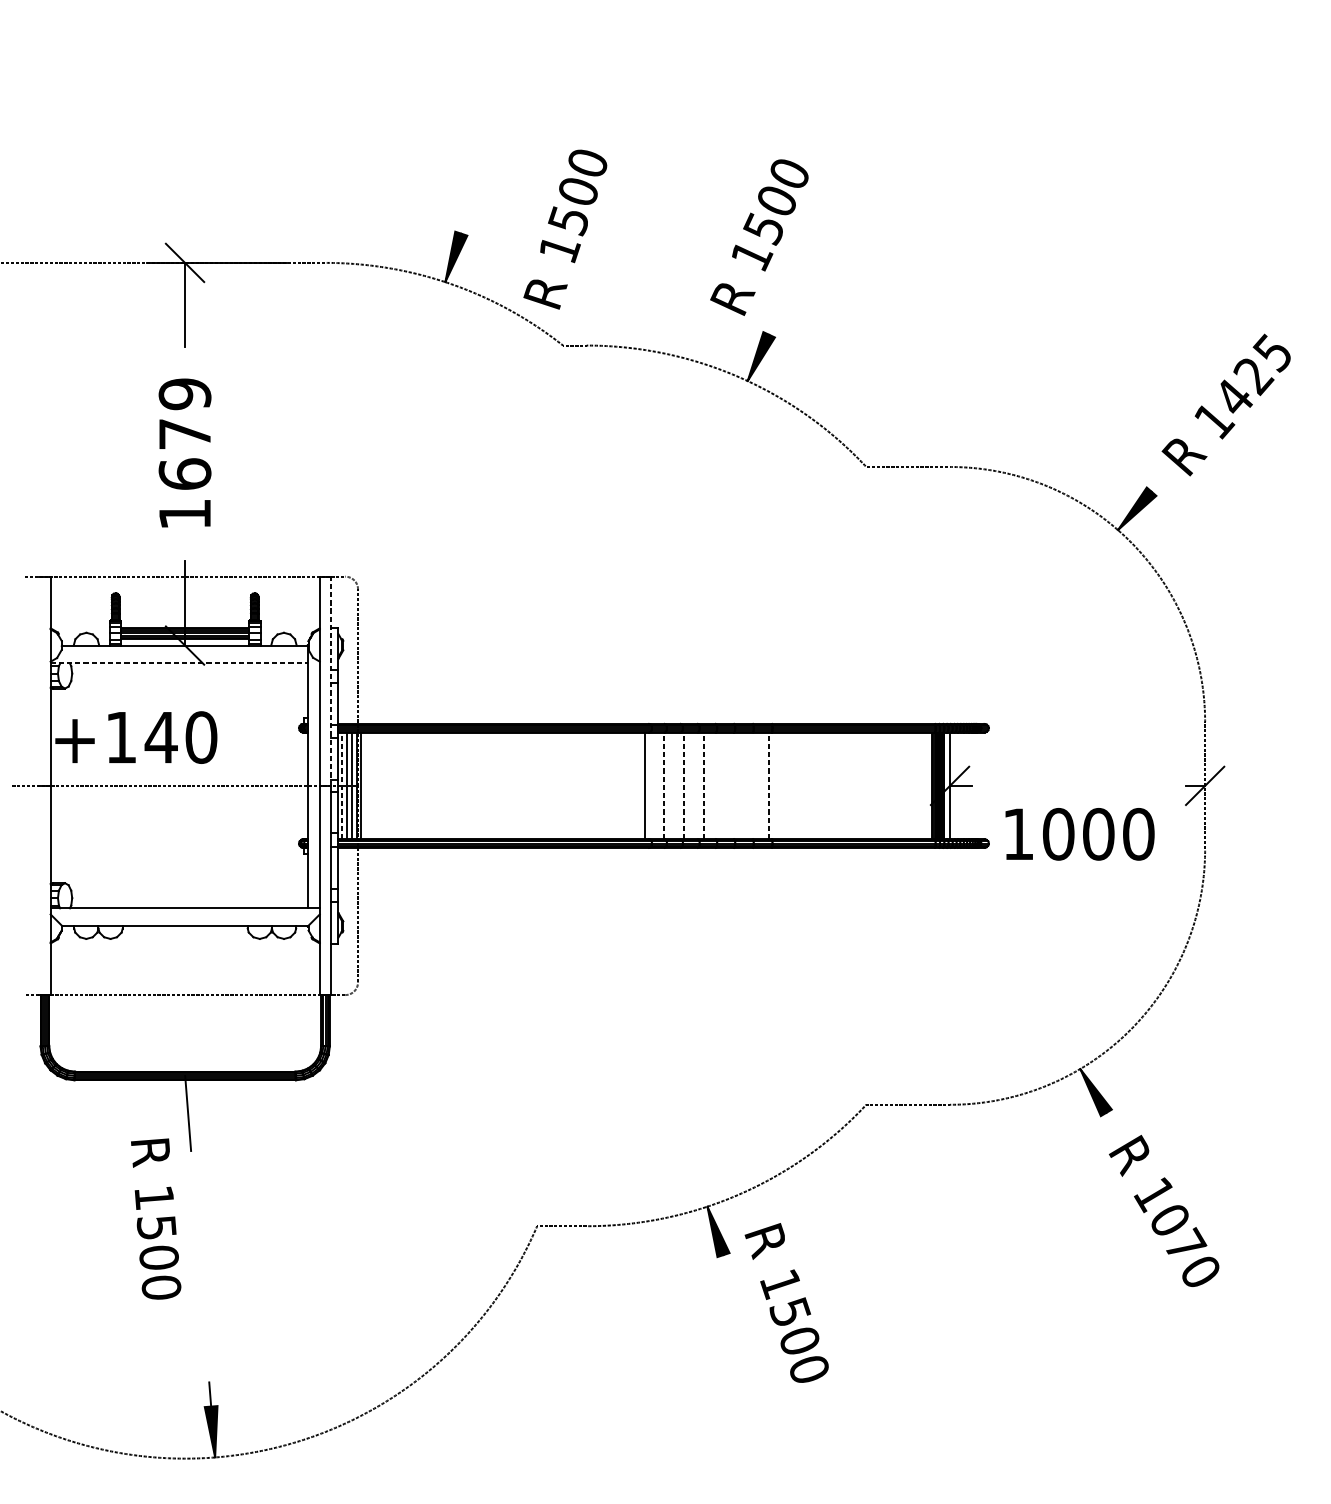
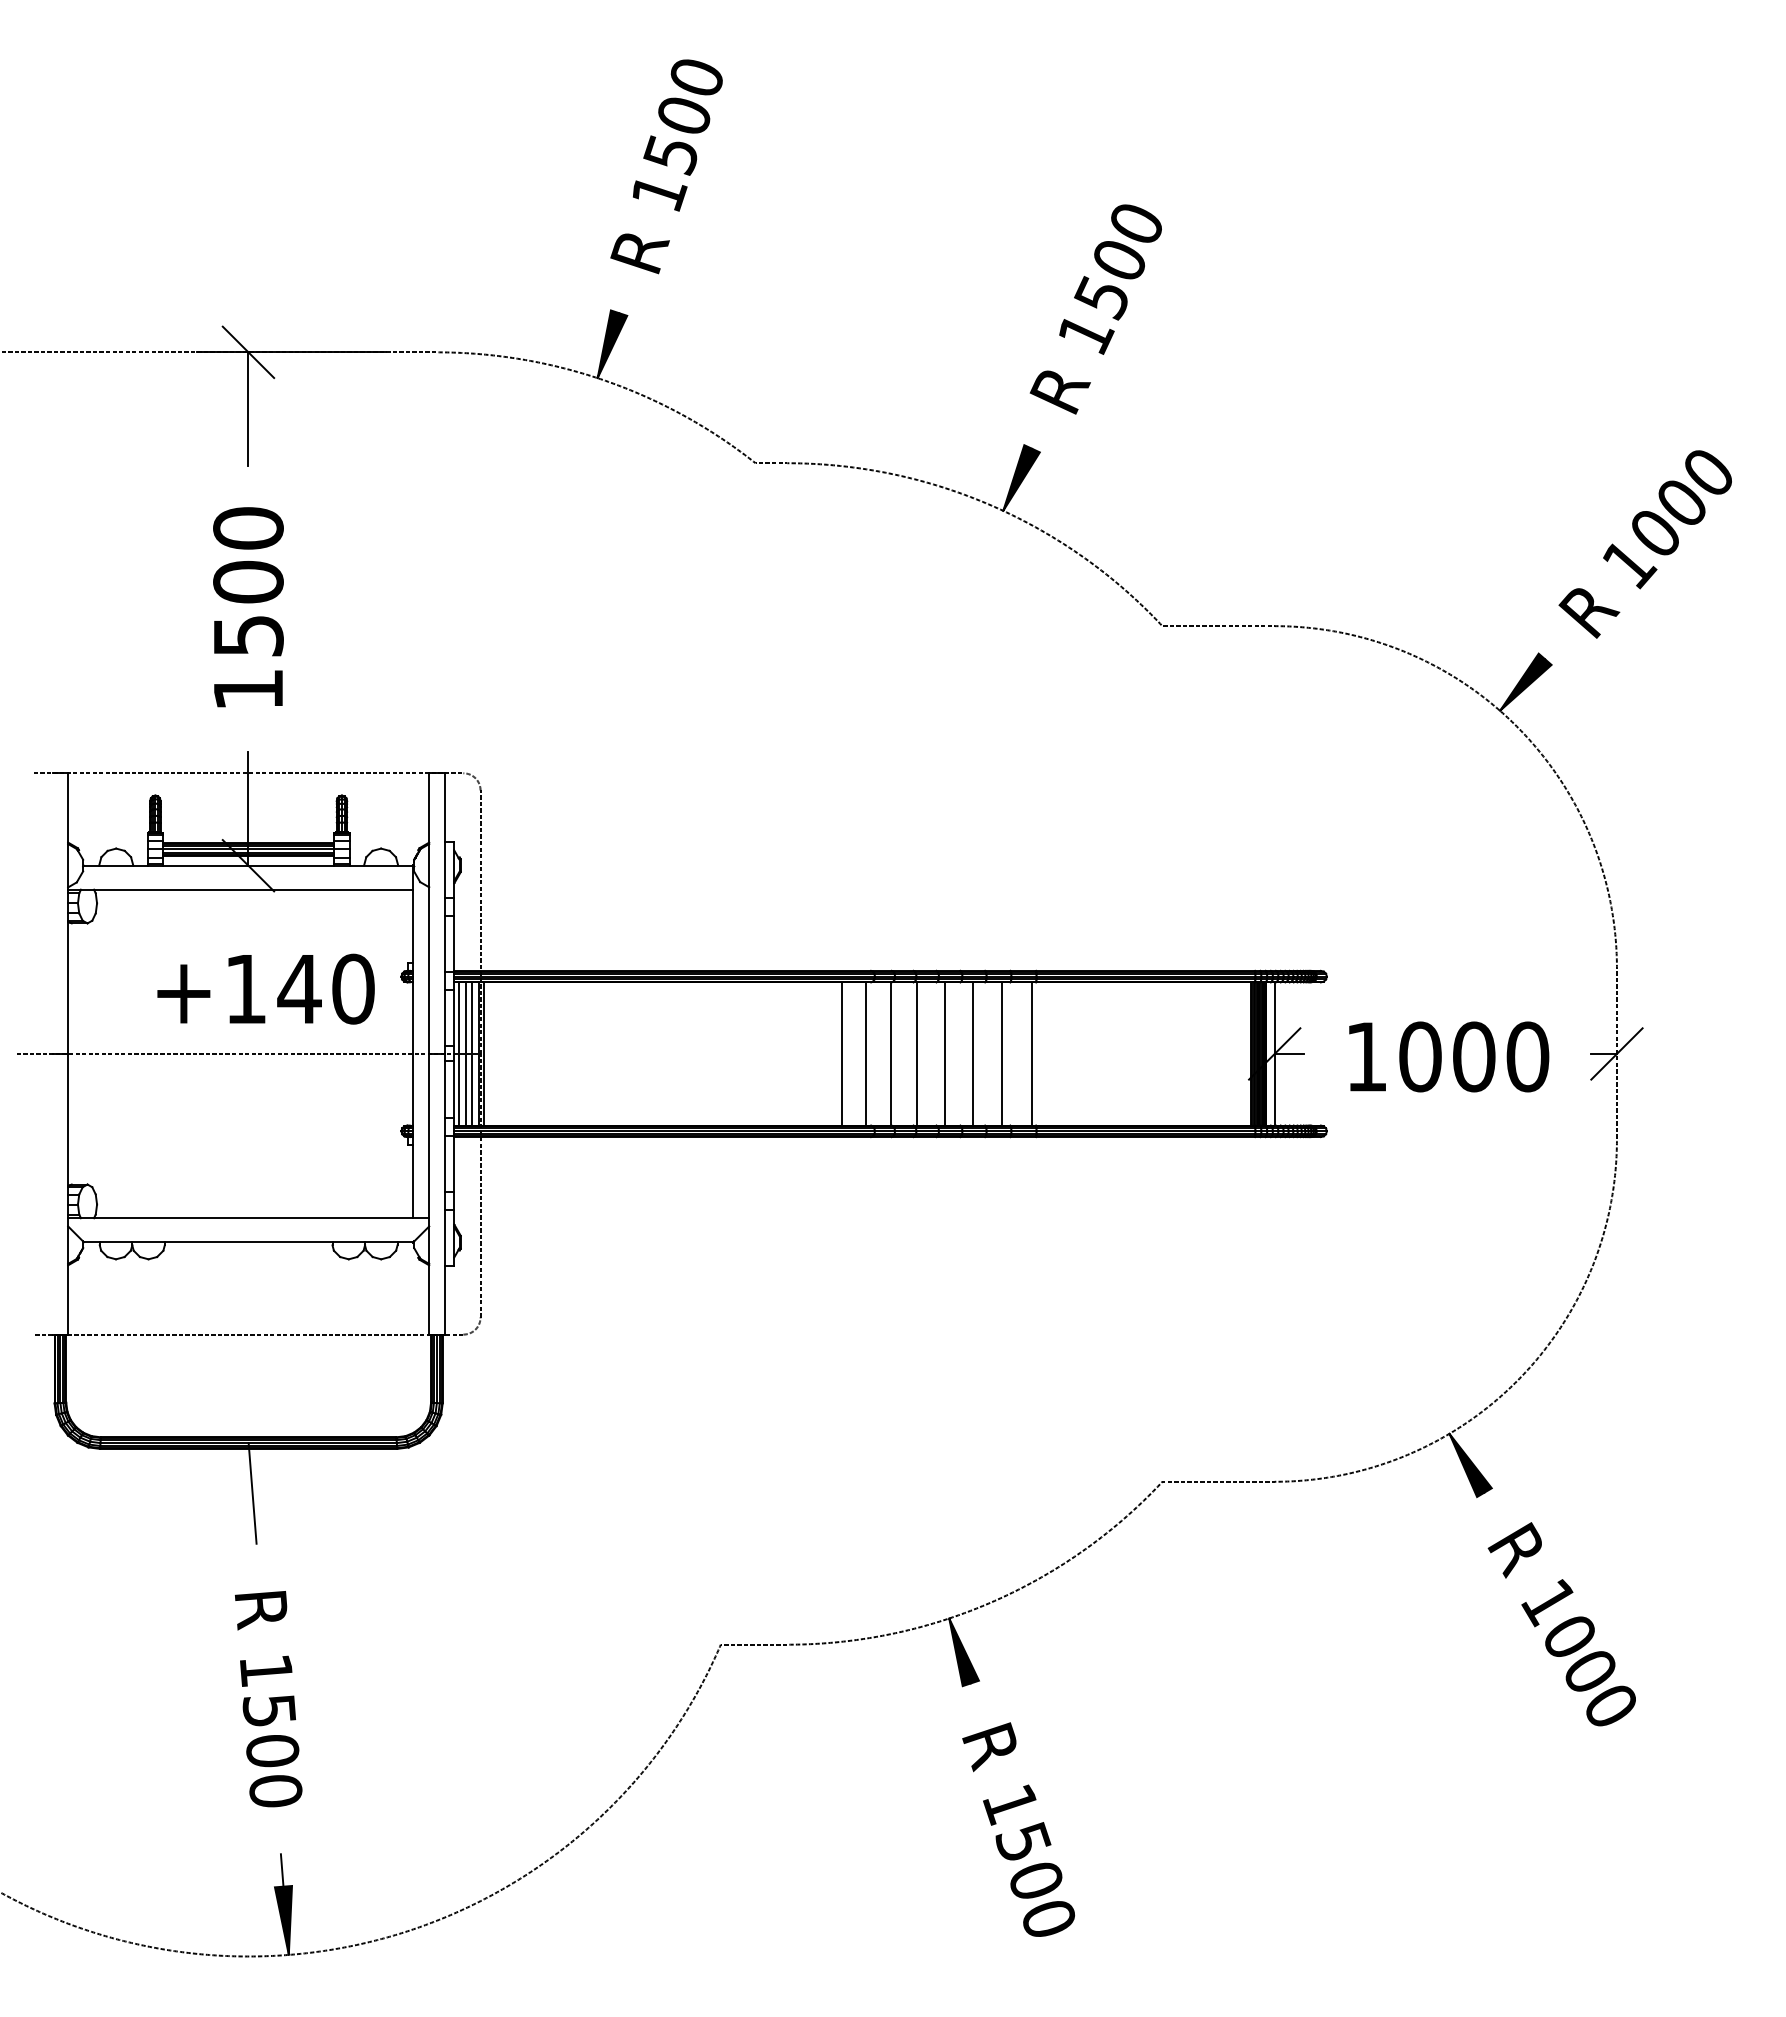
text: (565, 229) -> (666, 166), moved
text: (759, 237) -> (1095, 309), moved
text: (1253, 374) -> (1681, 501), 1425 -> 1000
text: (185, 433) -> (248, 581), 1679 -> 1500
line: (179, 663) -> (241, 889), dashed -> solid
line: (331, 681) -> (444, 913), dashed -> solid
text: (135, 737) -> (265, 988), moved
line: (341, 785) -> (458, 1053), dashed -> solid
line: (627, 785) -> (841, 1053), added
line: (663, 785) -> (890, 1053), dashed -> solid
line: (683, 785) -> (917, 1053), dashed -> solid
line: (703, 785) -> (944, 1053), dashed -> solid
line: (725, 785) -> (973, 1053), added
line: (747, 785) -> (1002, 1053), added
line: (769, 785) -> (1032, 1053), dashed -> solid
text: (1080, 833) -> (1449, 1056), moved
text: (156, 1219) -> (268, 1699), moved
text: (1186, 1243) -> (1591, 1668), 1070 -> 1000
text: (786, 1302) -> (1018, 1829), moved

